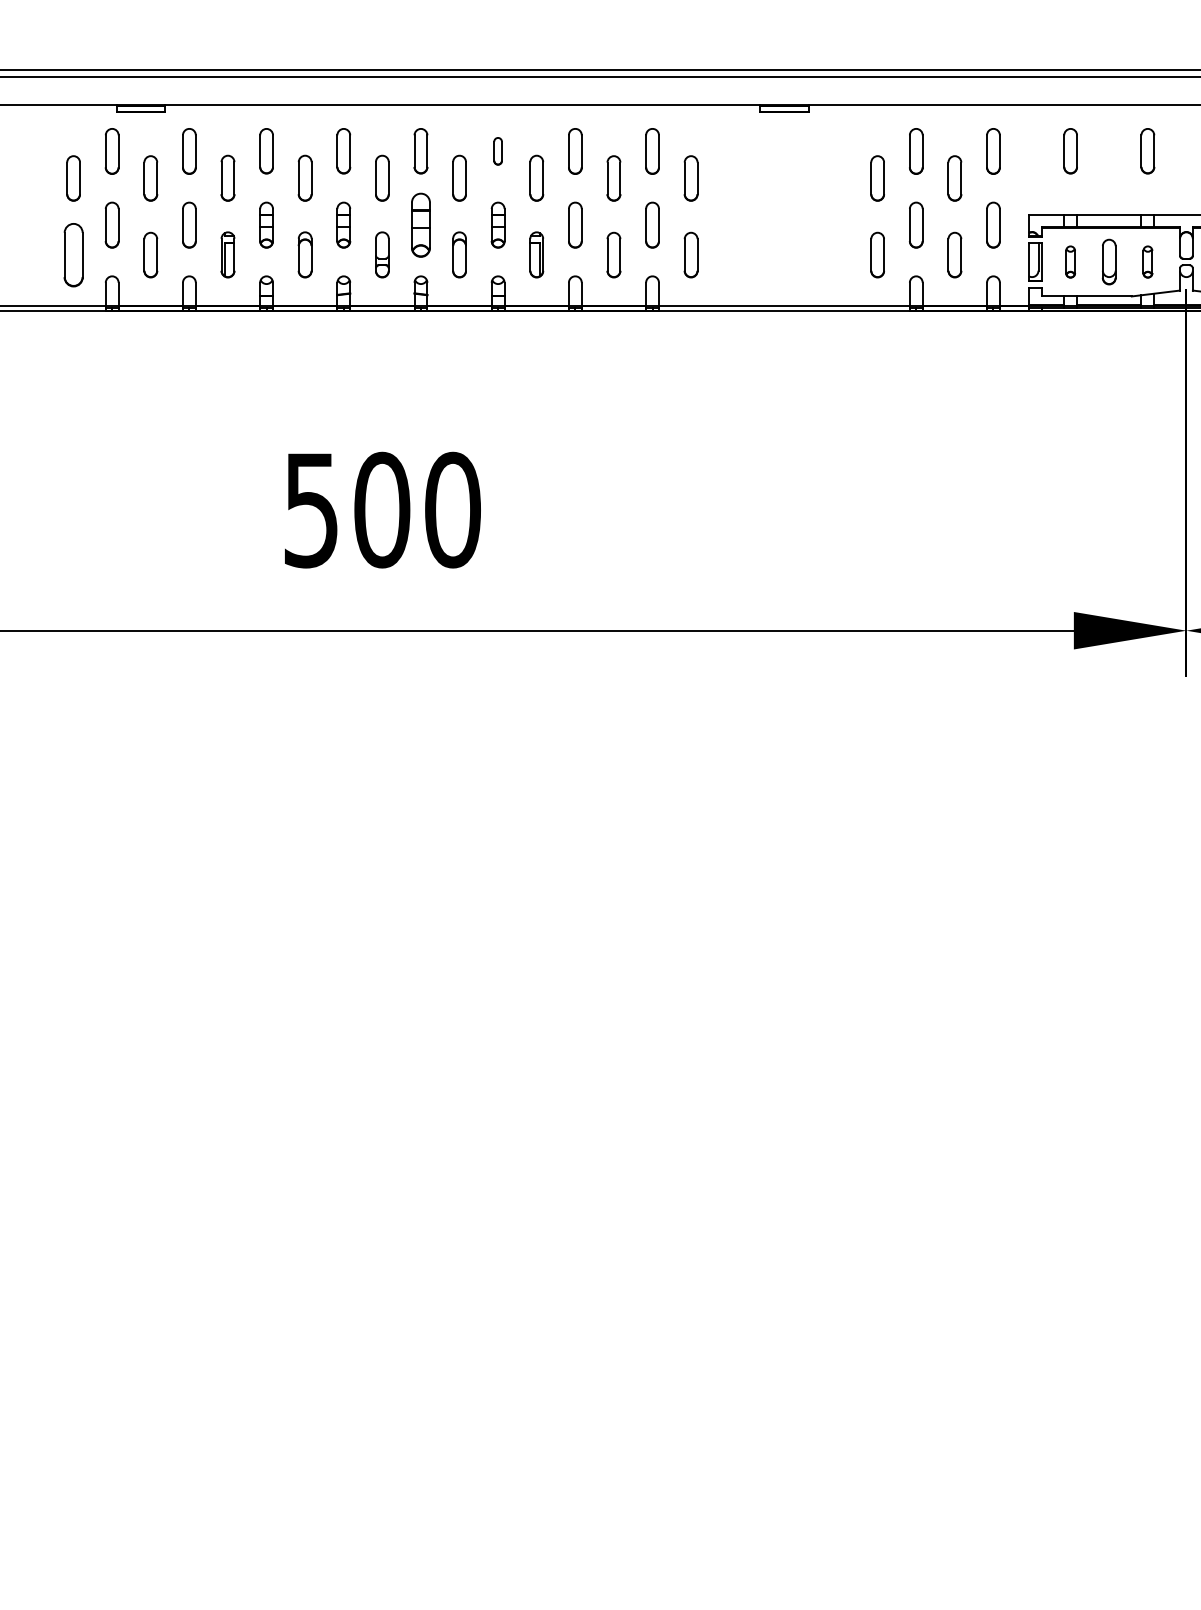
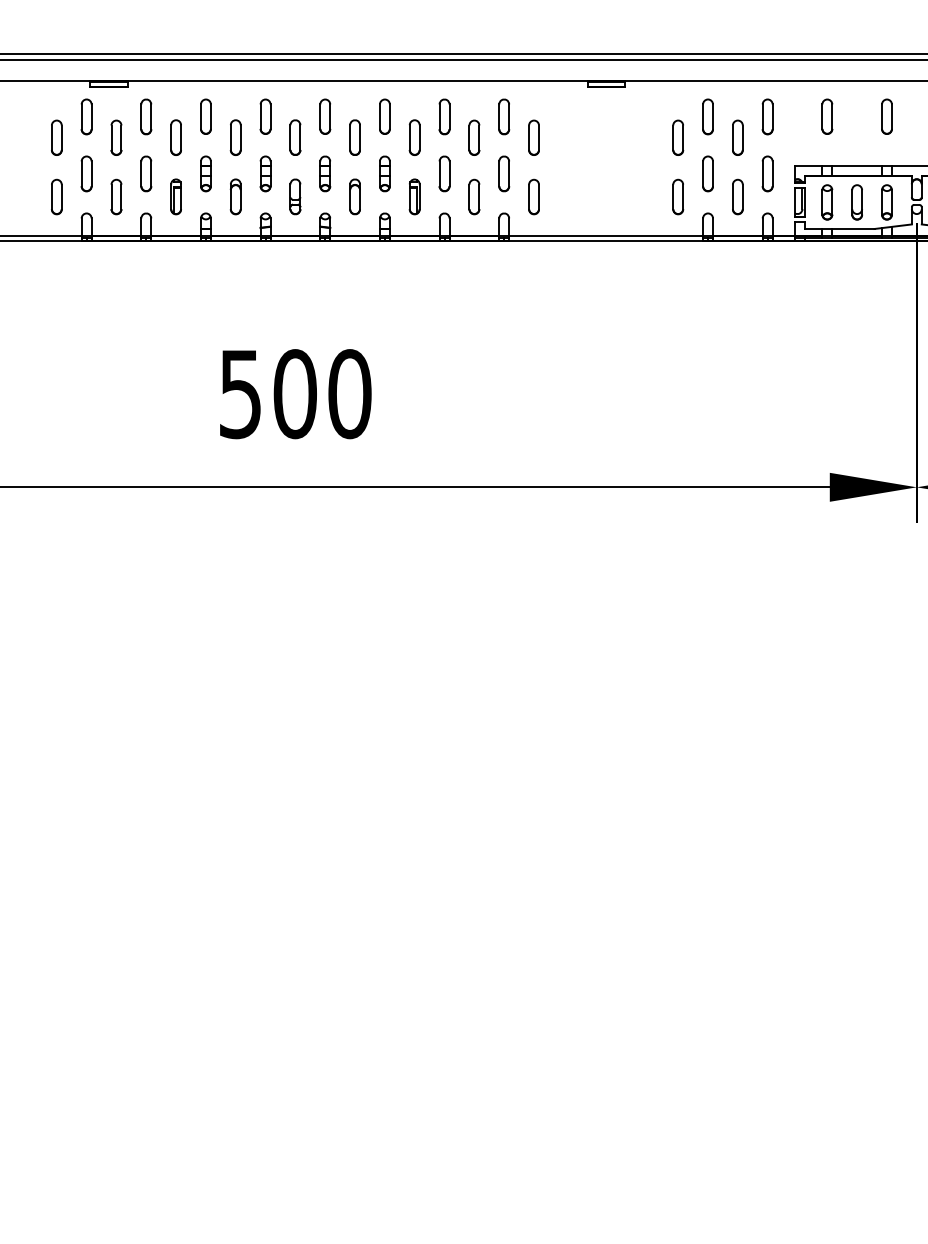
part: (497, 151) -> (384, 116), size x1.67
part: (420, 224) -> (324, 173), size x0.71
part: (73, 254) -> (56, 196), size x0.71
part: (1070, 261) -> (827, 201), size x1.43
part: (1147, 261) -> (886, 201), size x1.43

